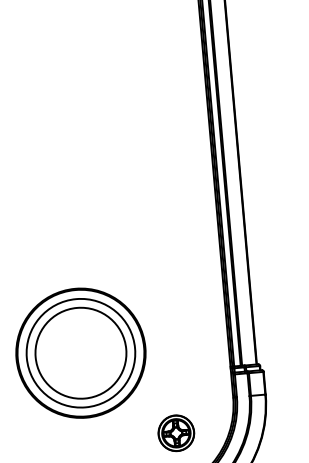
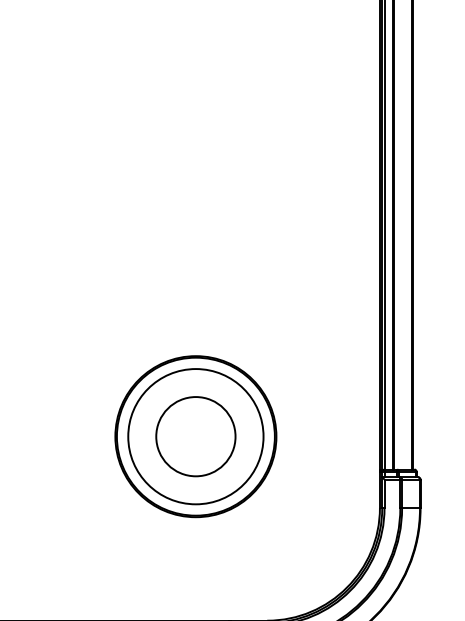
circle: (80, 353) -> (195, 436), size x0.7
part: (176, 433) -> (305, 546), removed

